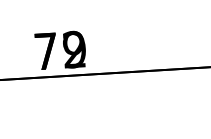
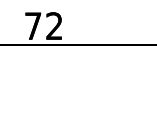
text: (74, 50) -> (54, 26), 79 -> 72

